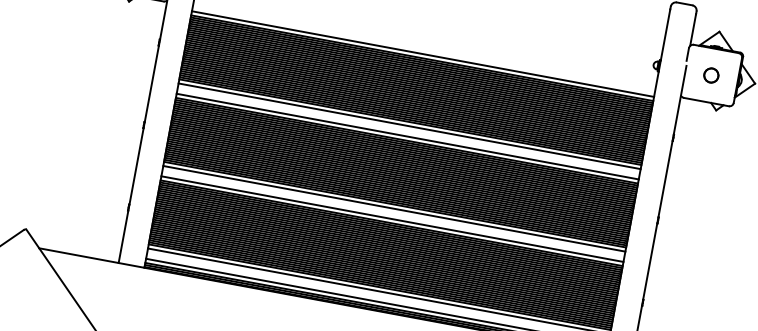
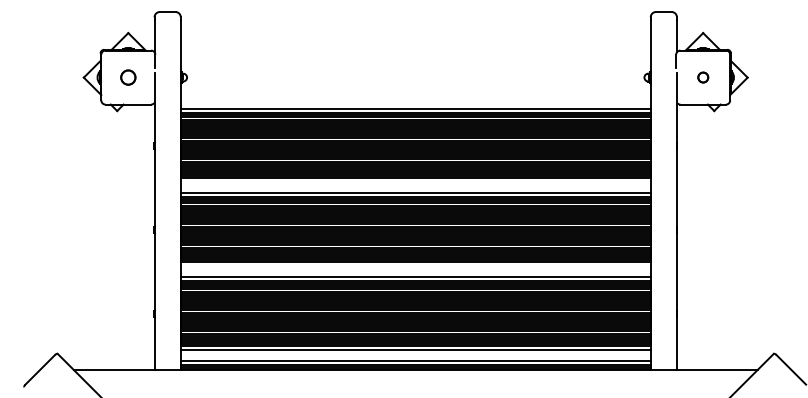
circle: (711, 75) -> (703, 77), size x0.7
line: (409, 126) -> (415, 182), removed
line: (394, 208) -> (415, 266), removed

